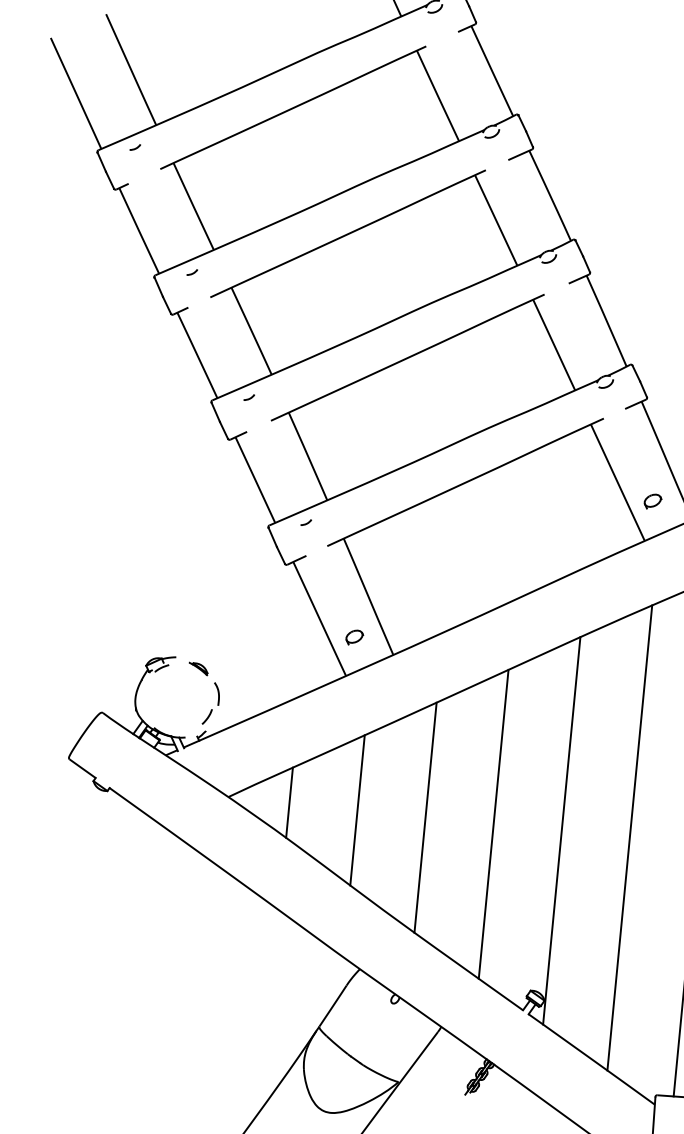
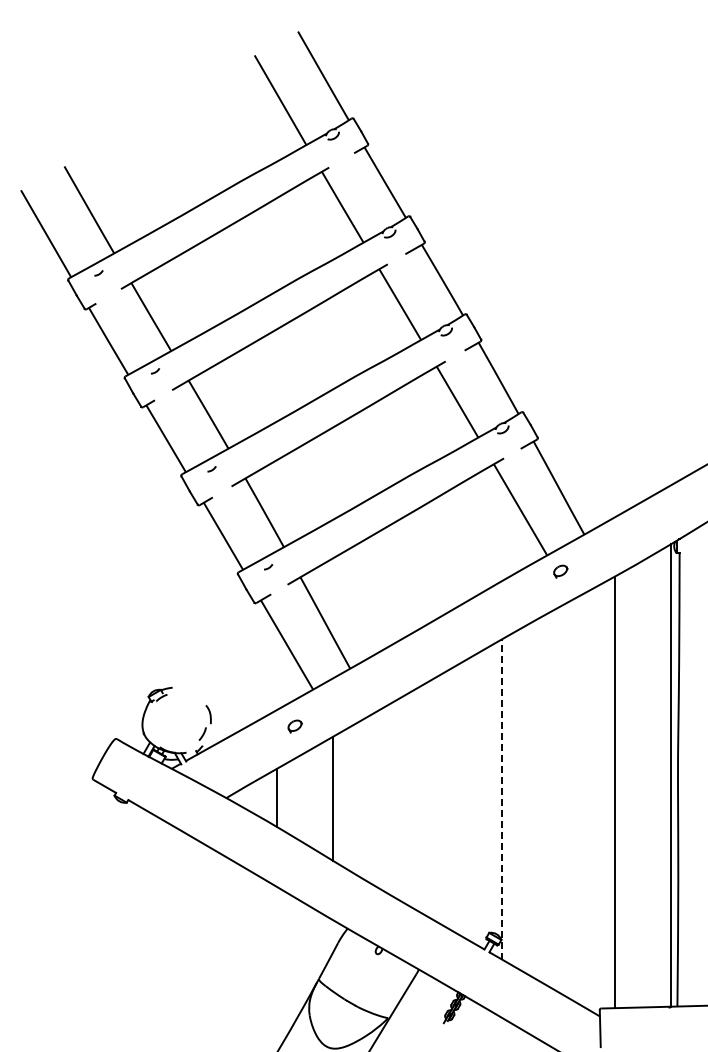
part: (652, 501) -> (560, 571), moved
part: (353, 637) -> (294, 726), moved
part: (198, 668) -> (191, 695), removed
line: (425, 817) -> (389, 799), removed
line: (493, 824) -> (445, 799), removed
line: (562, 829) -> (502, 798), solid -> dashed
line: (630, 837) -> (558, 799), removed

